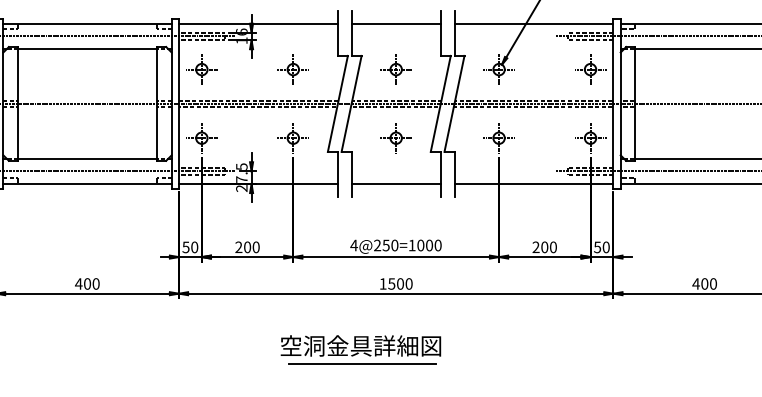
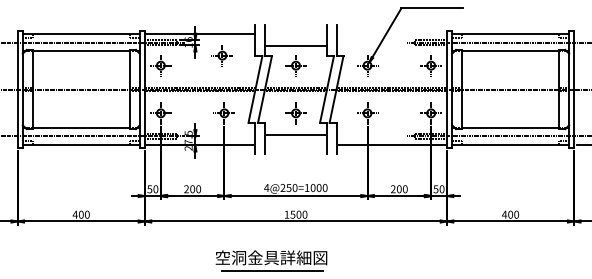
line: (395, 23) -> (295, 45), moved
line: (533, 23) -> (391, 33), removed
part: (291, 69) -> (221, 55), moved
line: (395, 184) -> (295, 135), moved

